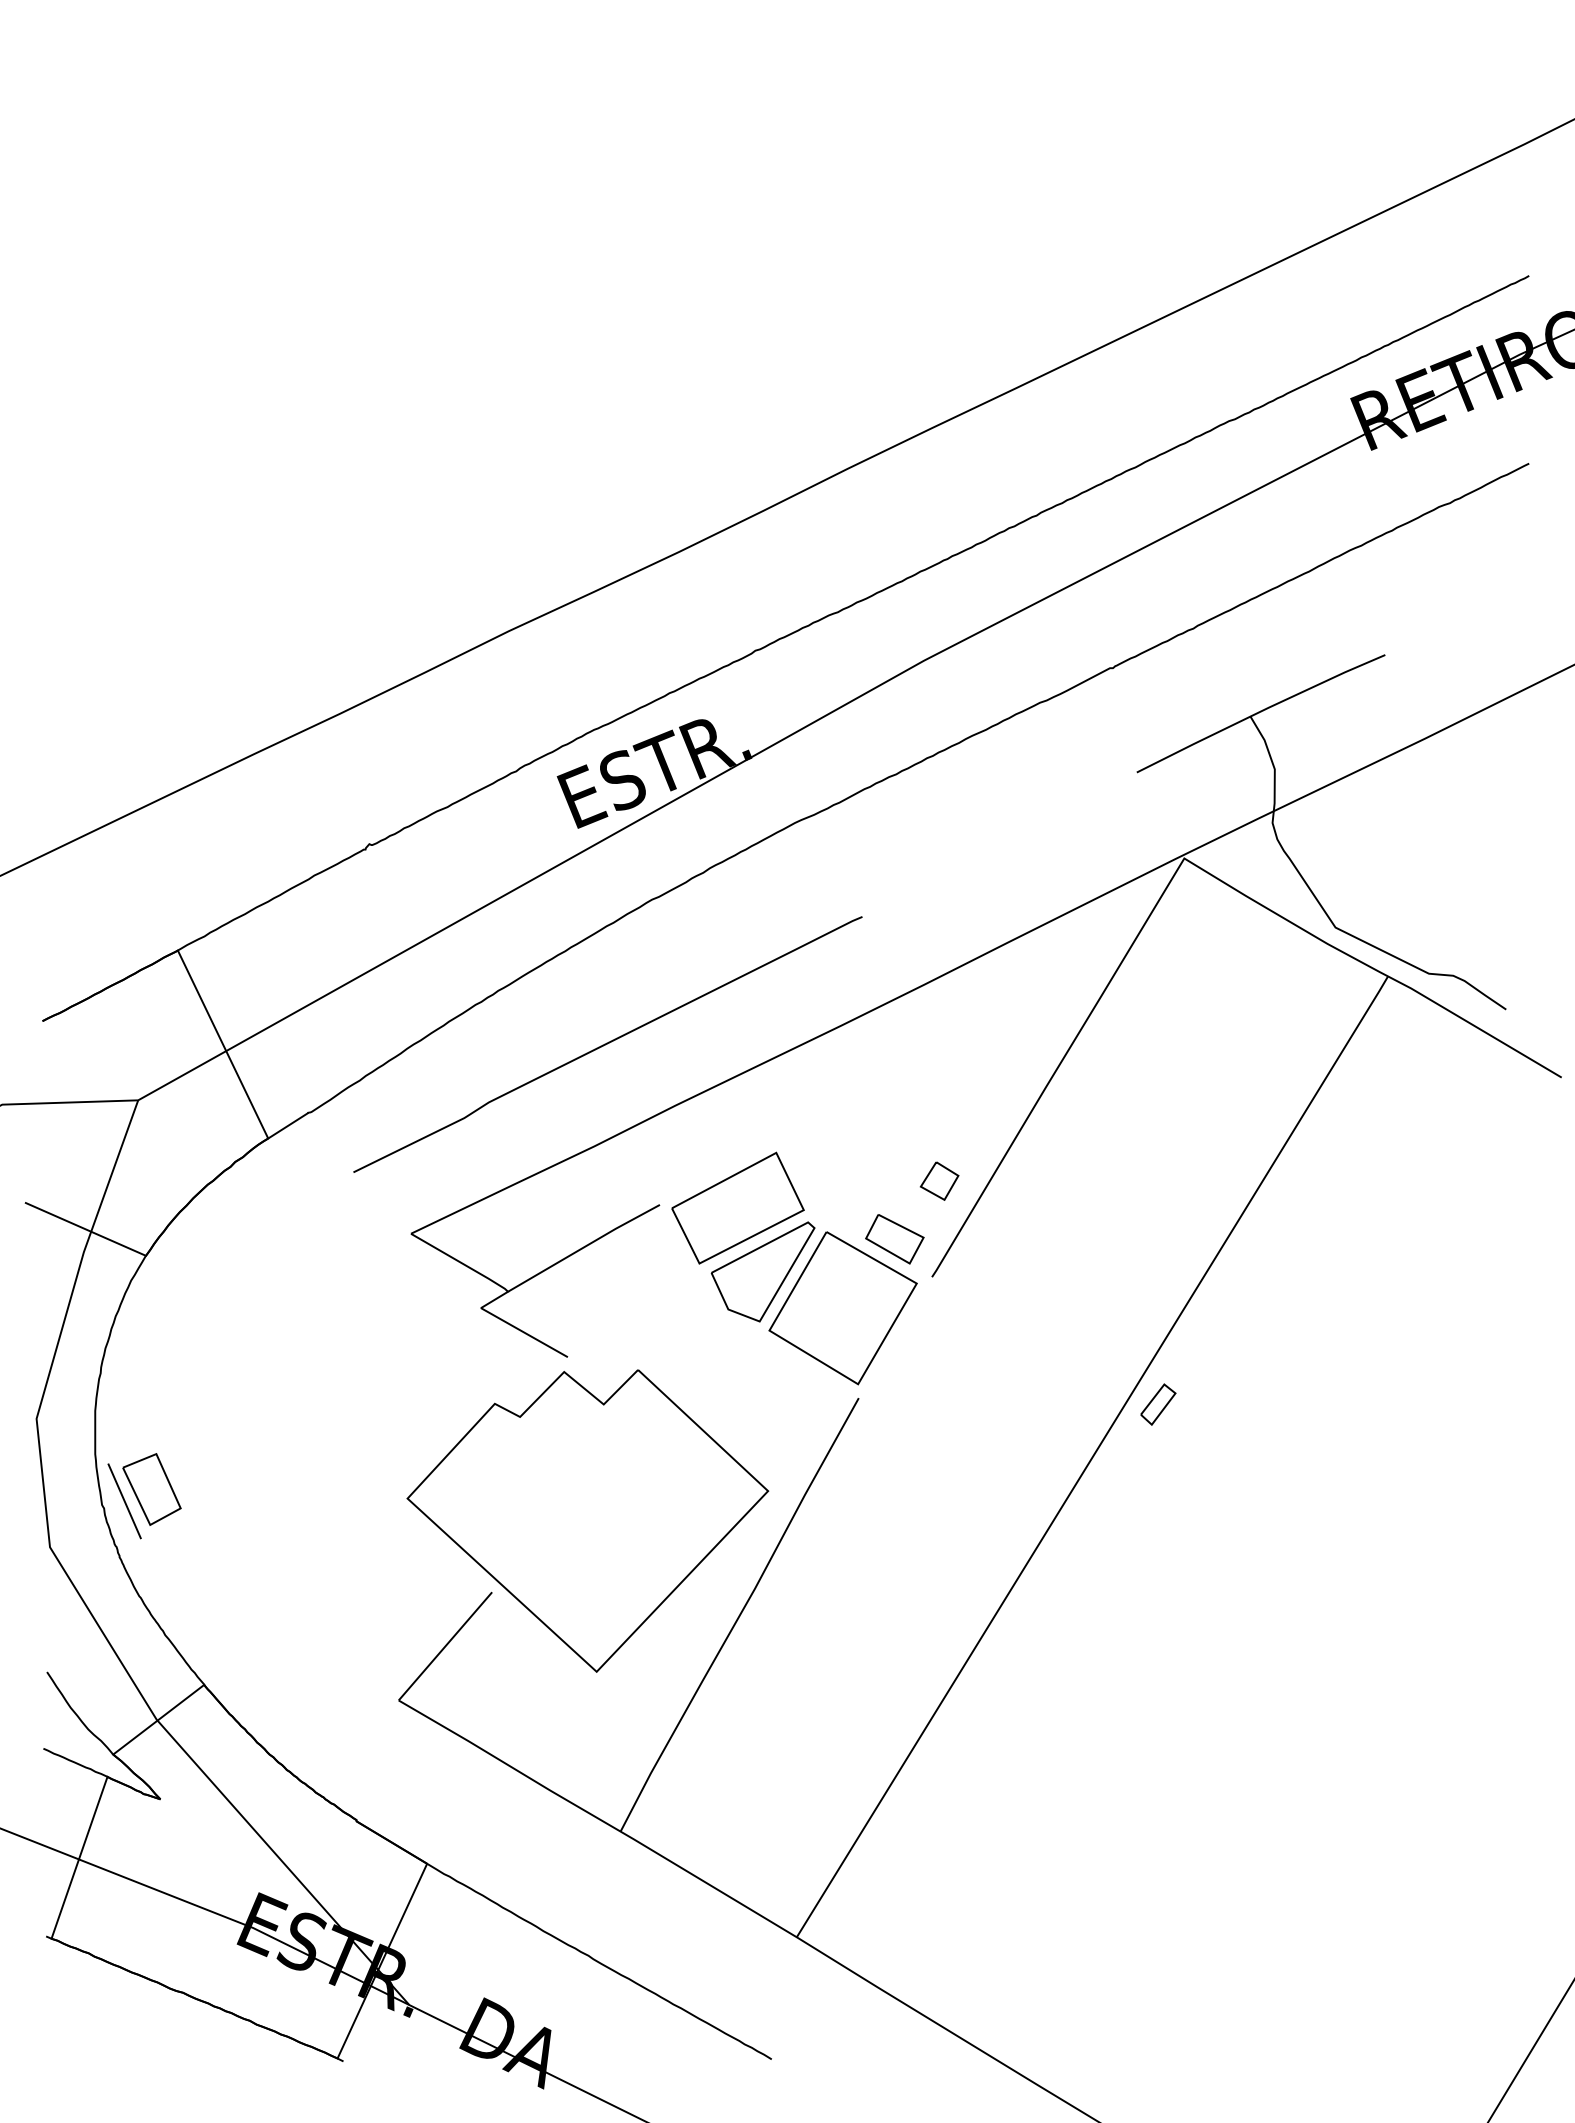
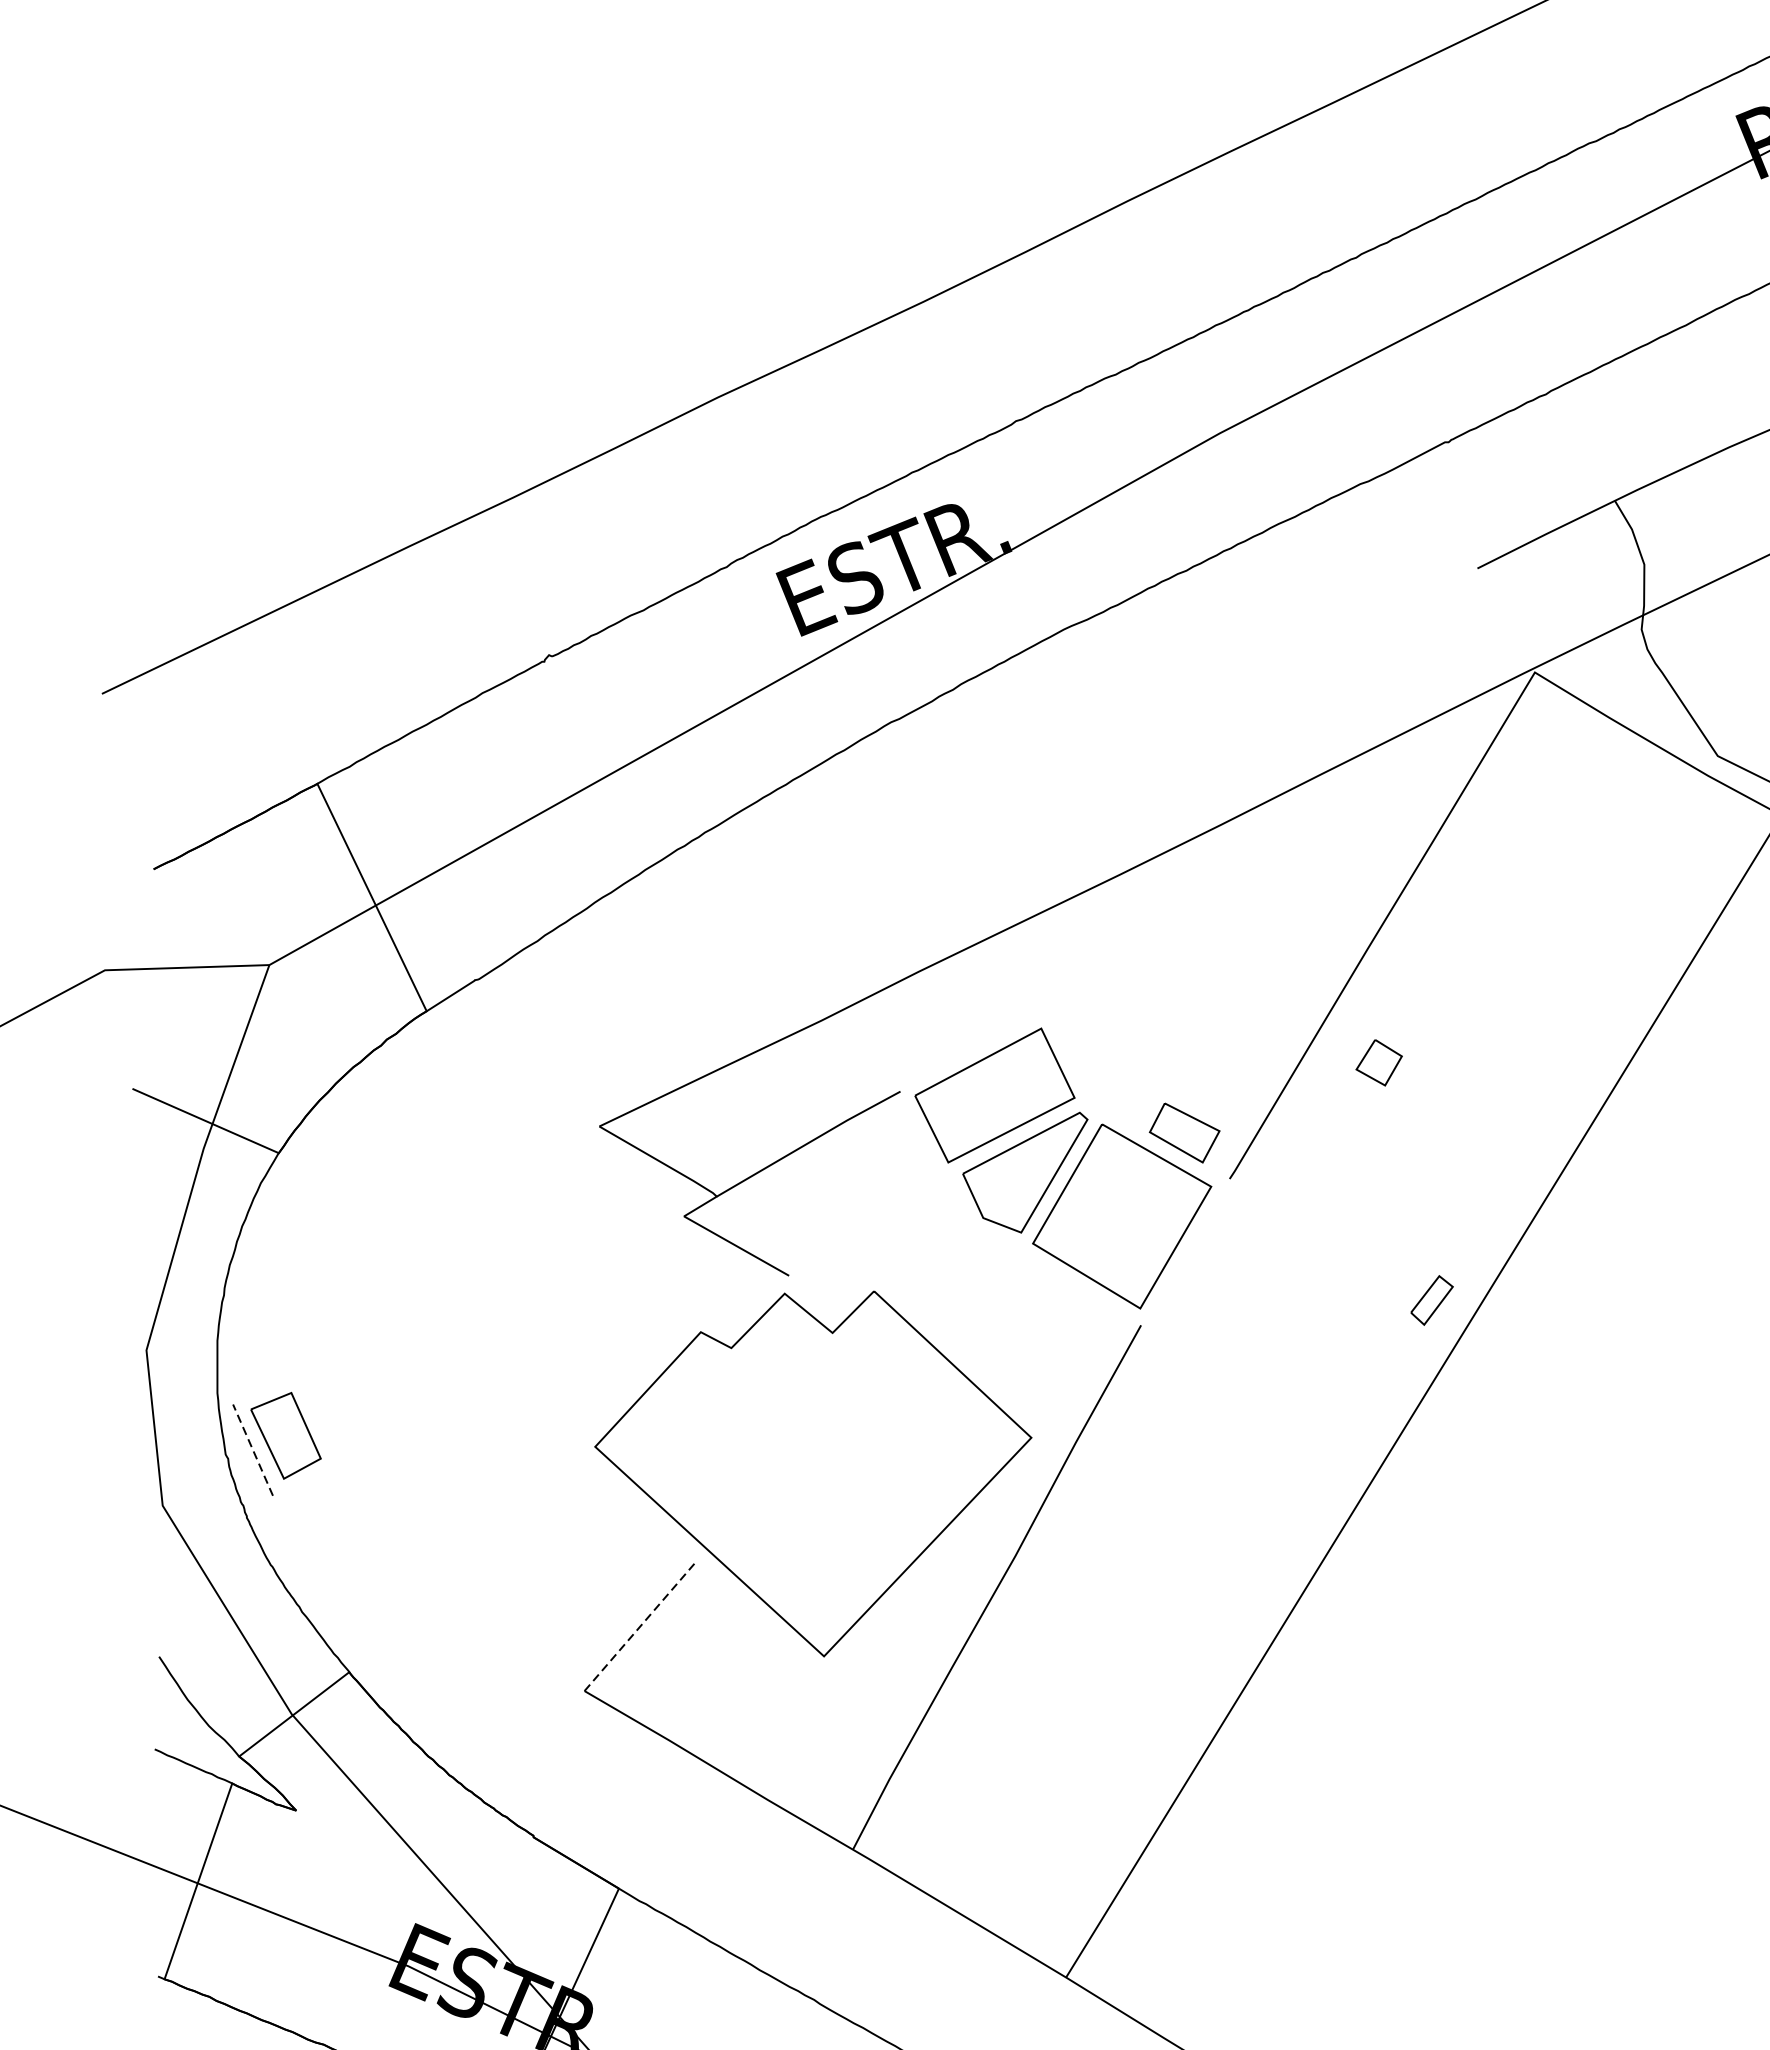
curve: (607, 1044) -> (837, 897), removed
part: (939, 1180) -> (1379, 1062), moved
part: (1158, 1404) -> (1432, 1300), moved
line: (124, 1500) -> (252, 1449), solid -> dashed
line: (445, 1645) -> (641, 1624), solid -> dashed

